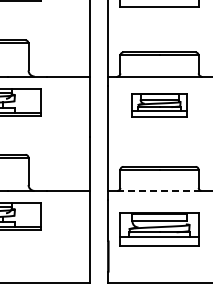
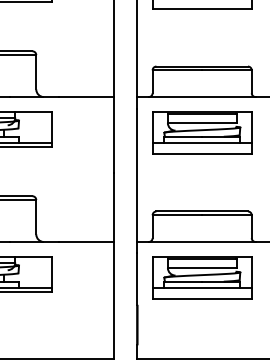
part: (159, 105) -> (202, 133), size x1.43
line: (160, 190) -> (203, 241), dashed -> solid
part: (159, 229) -> (202, 278), moved

